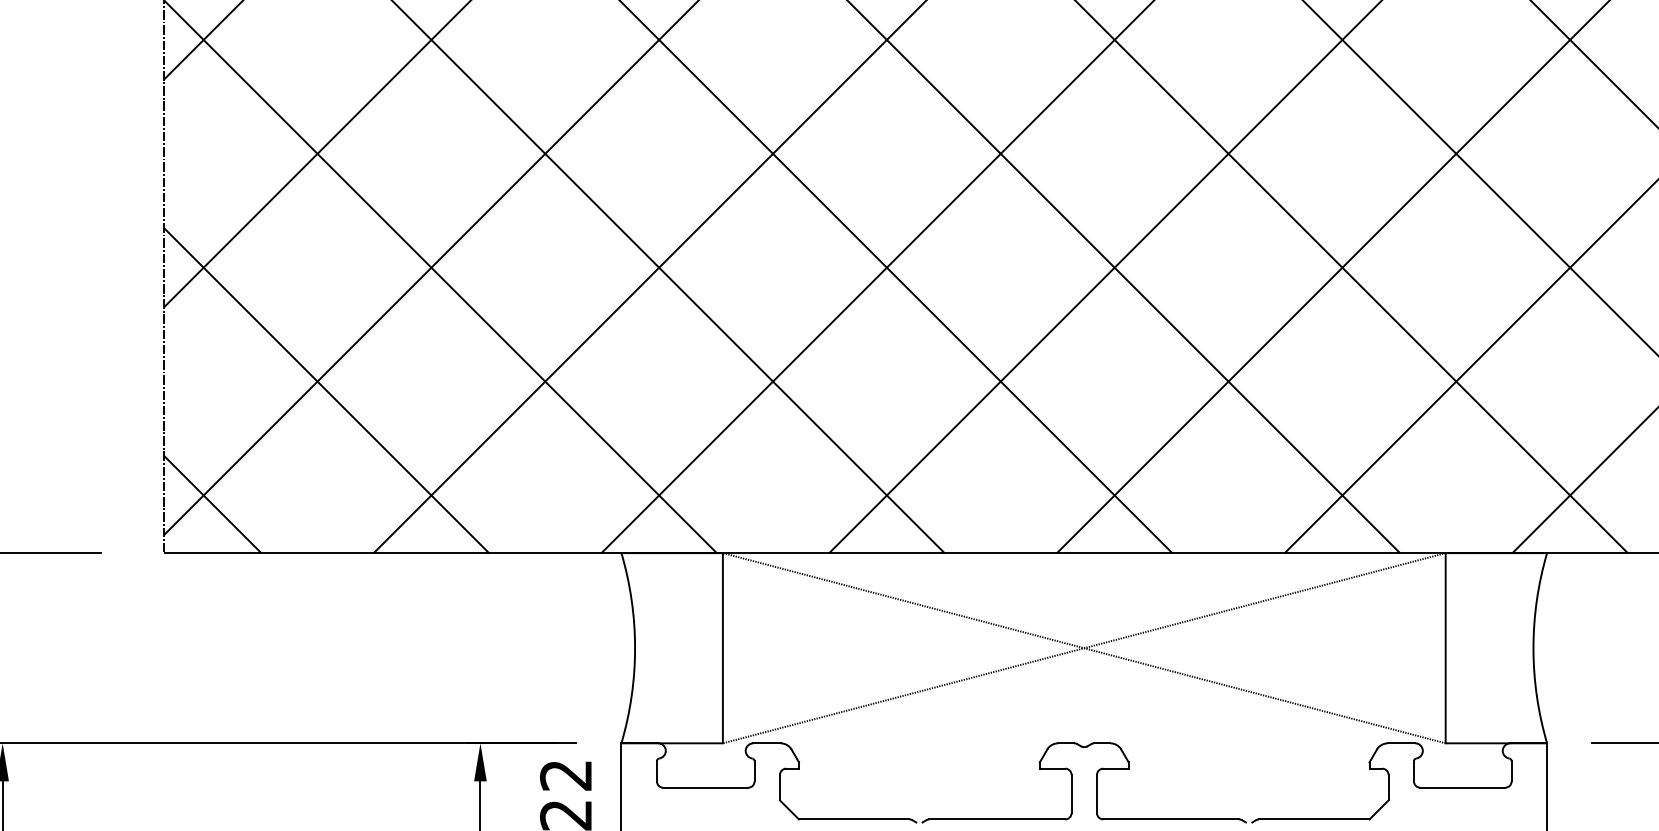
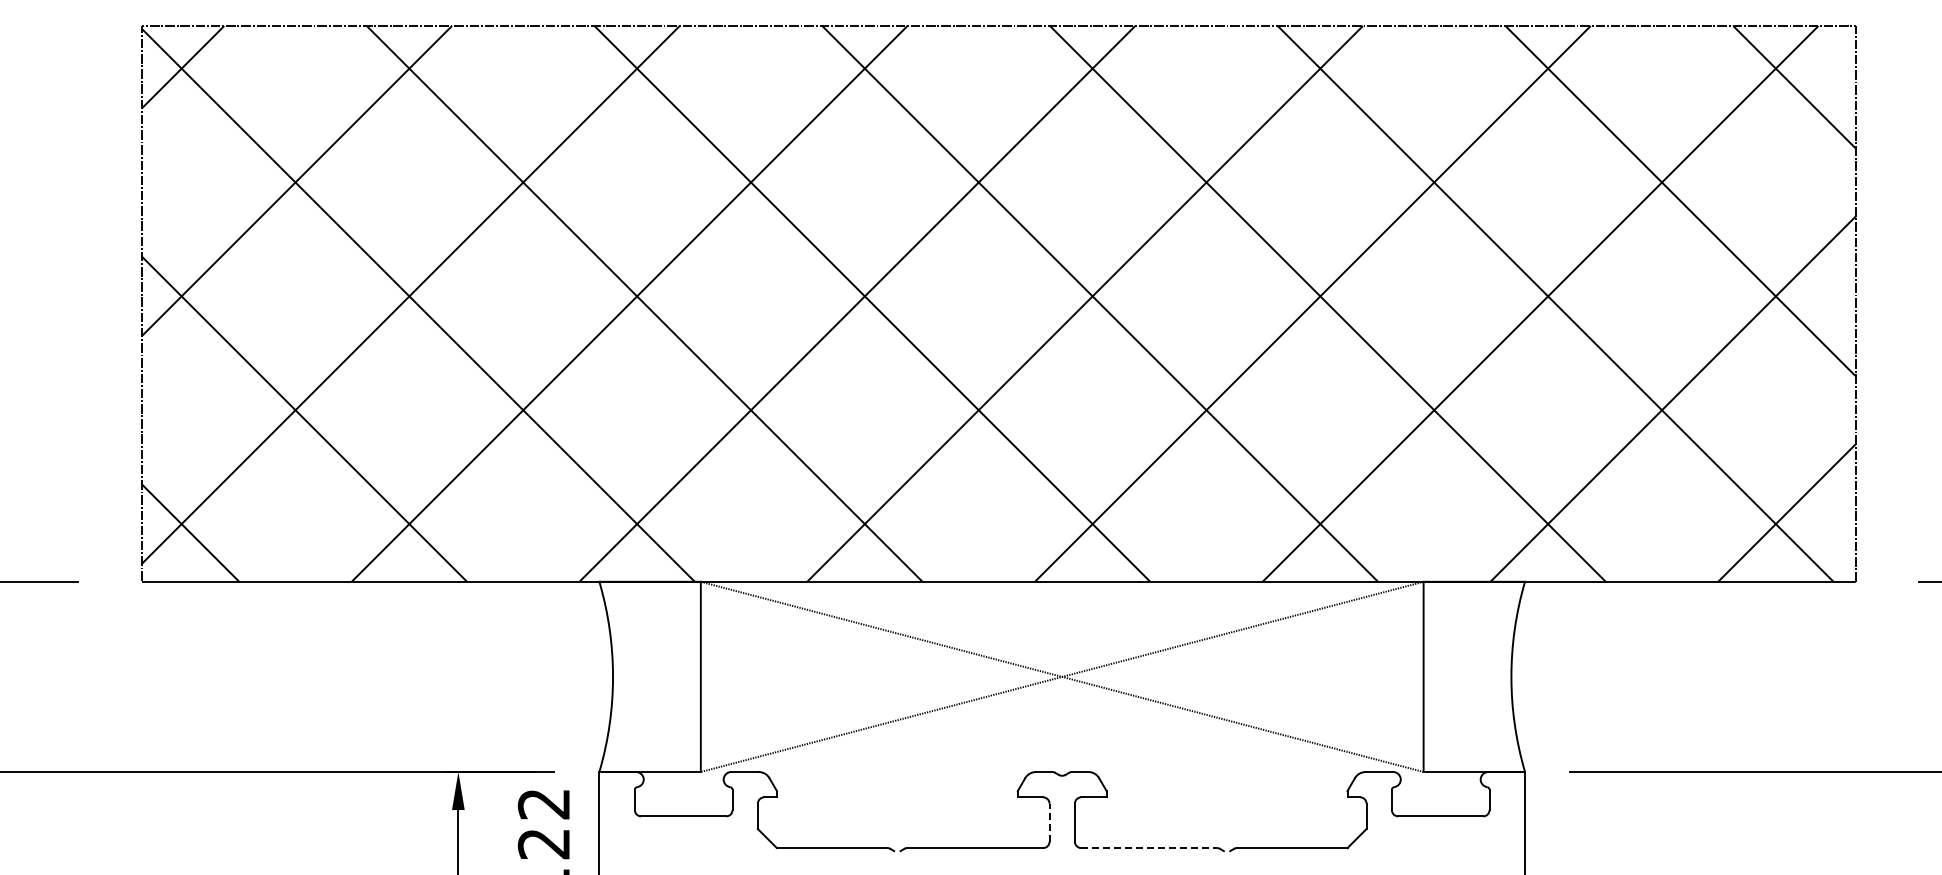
line: (1071, 793) -> (1049, 822), solid -> dashed
line: (1171, 819) -> (1149, 848), solid -> dashed

